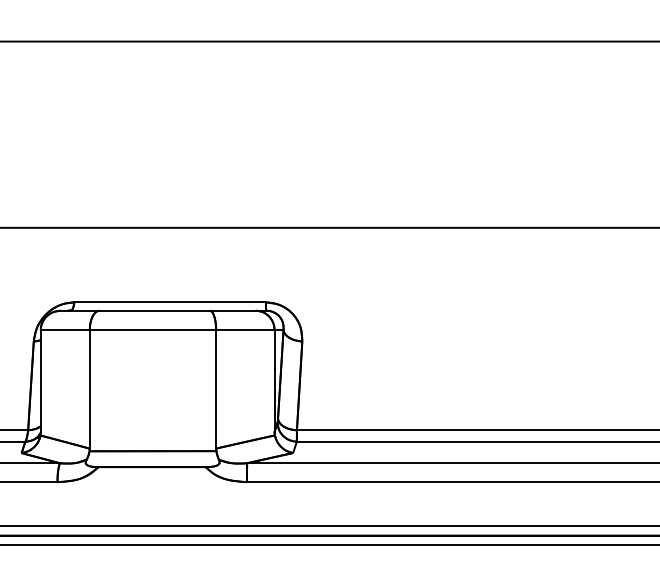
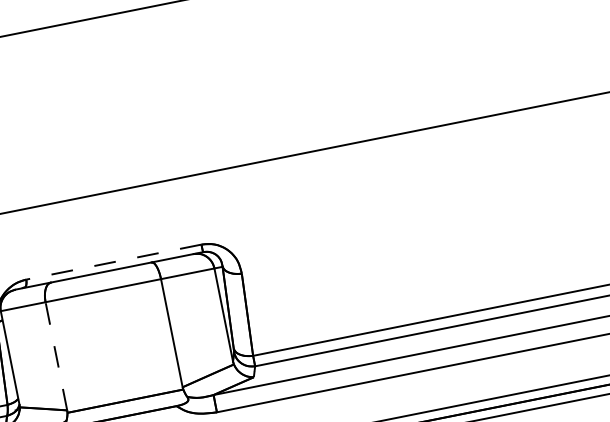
line: (170, 302) -> (114, 262), solid -> dashed
line: (89, 388) -> (55, 355), solid -> dashed

